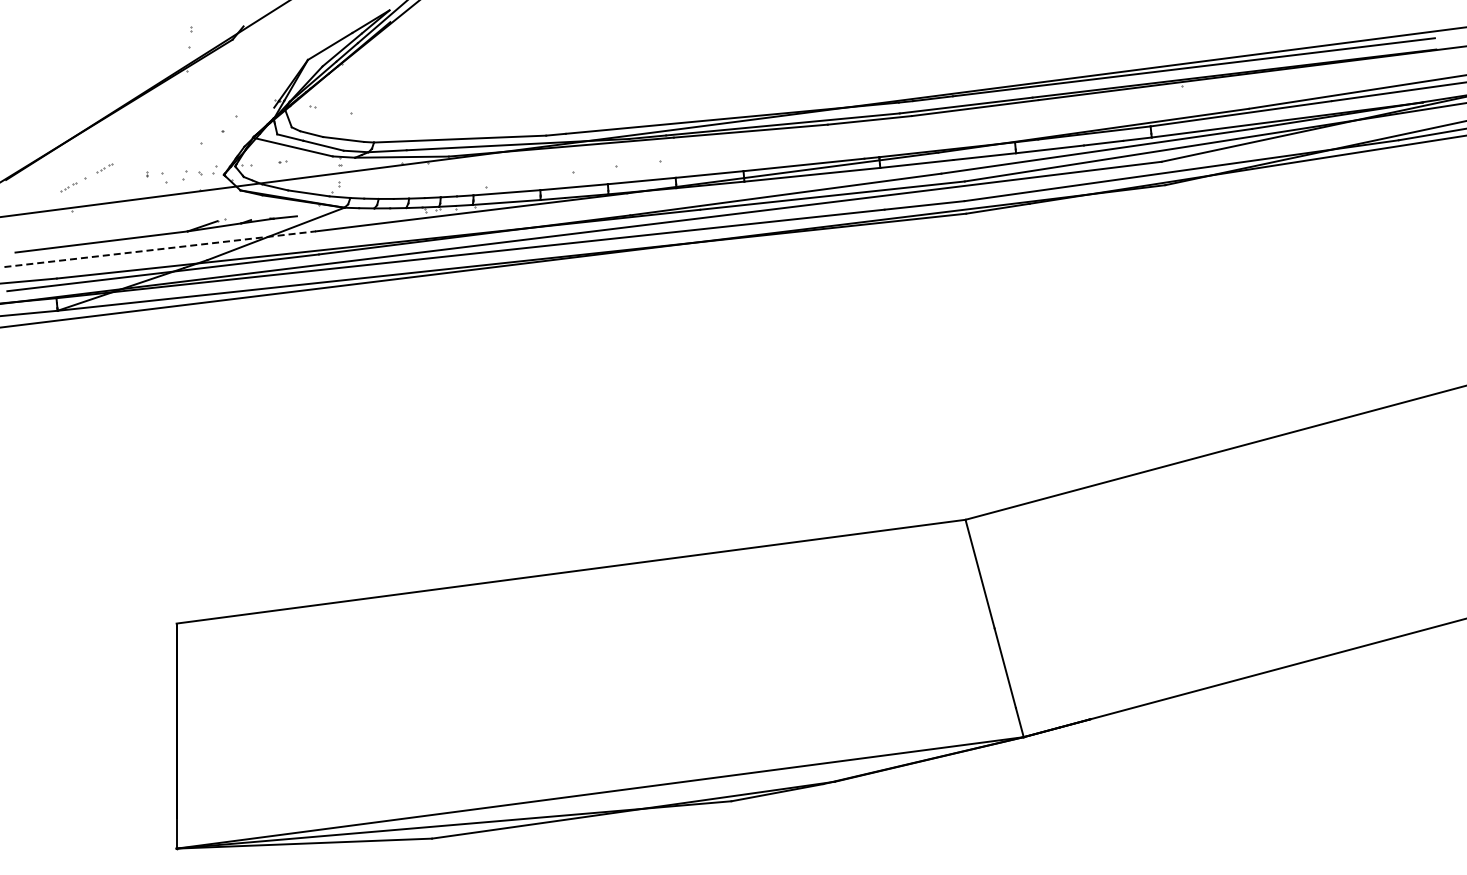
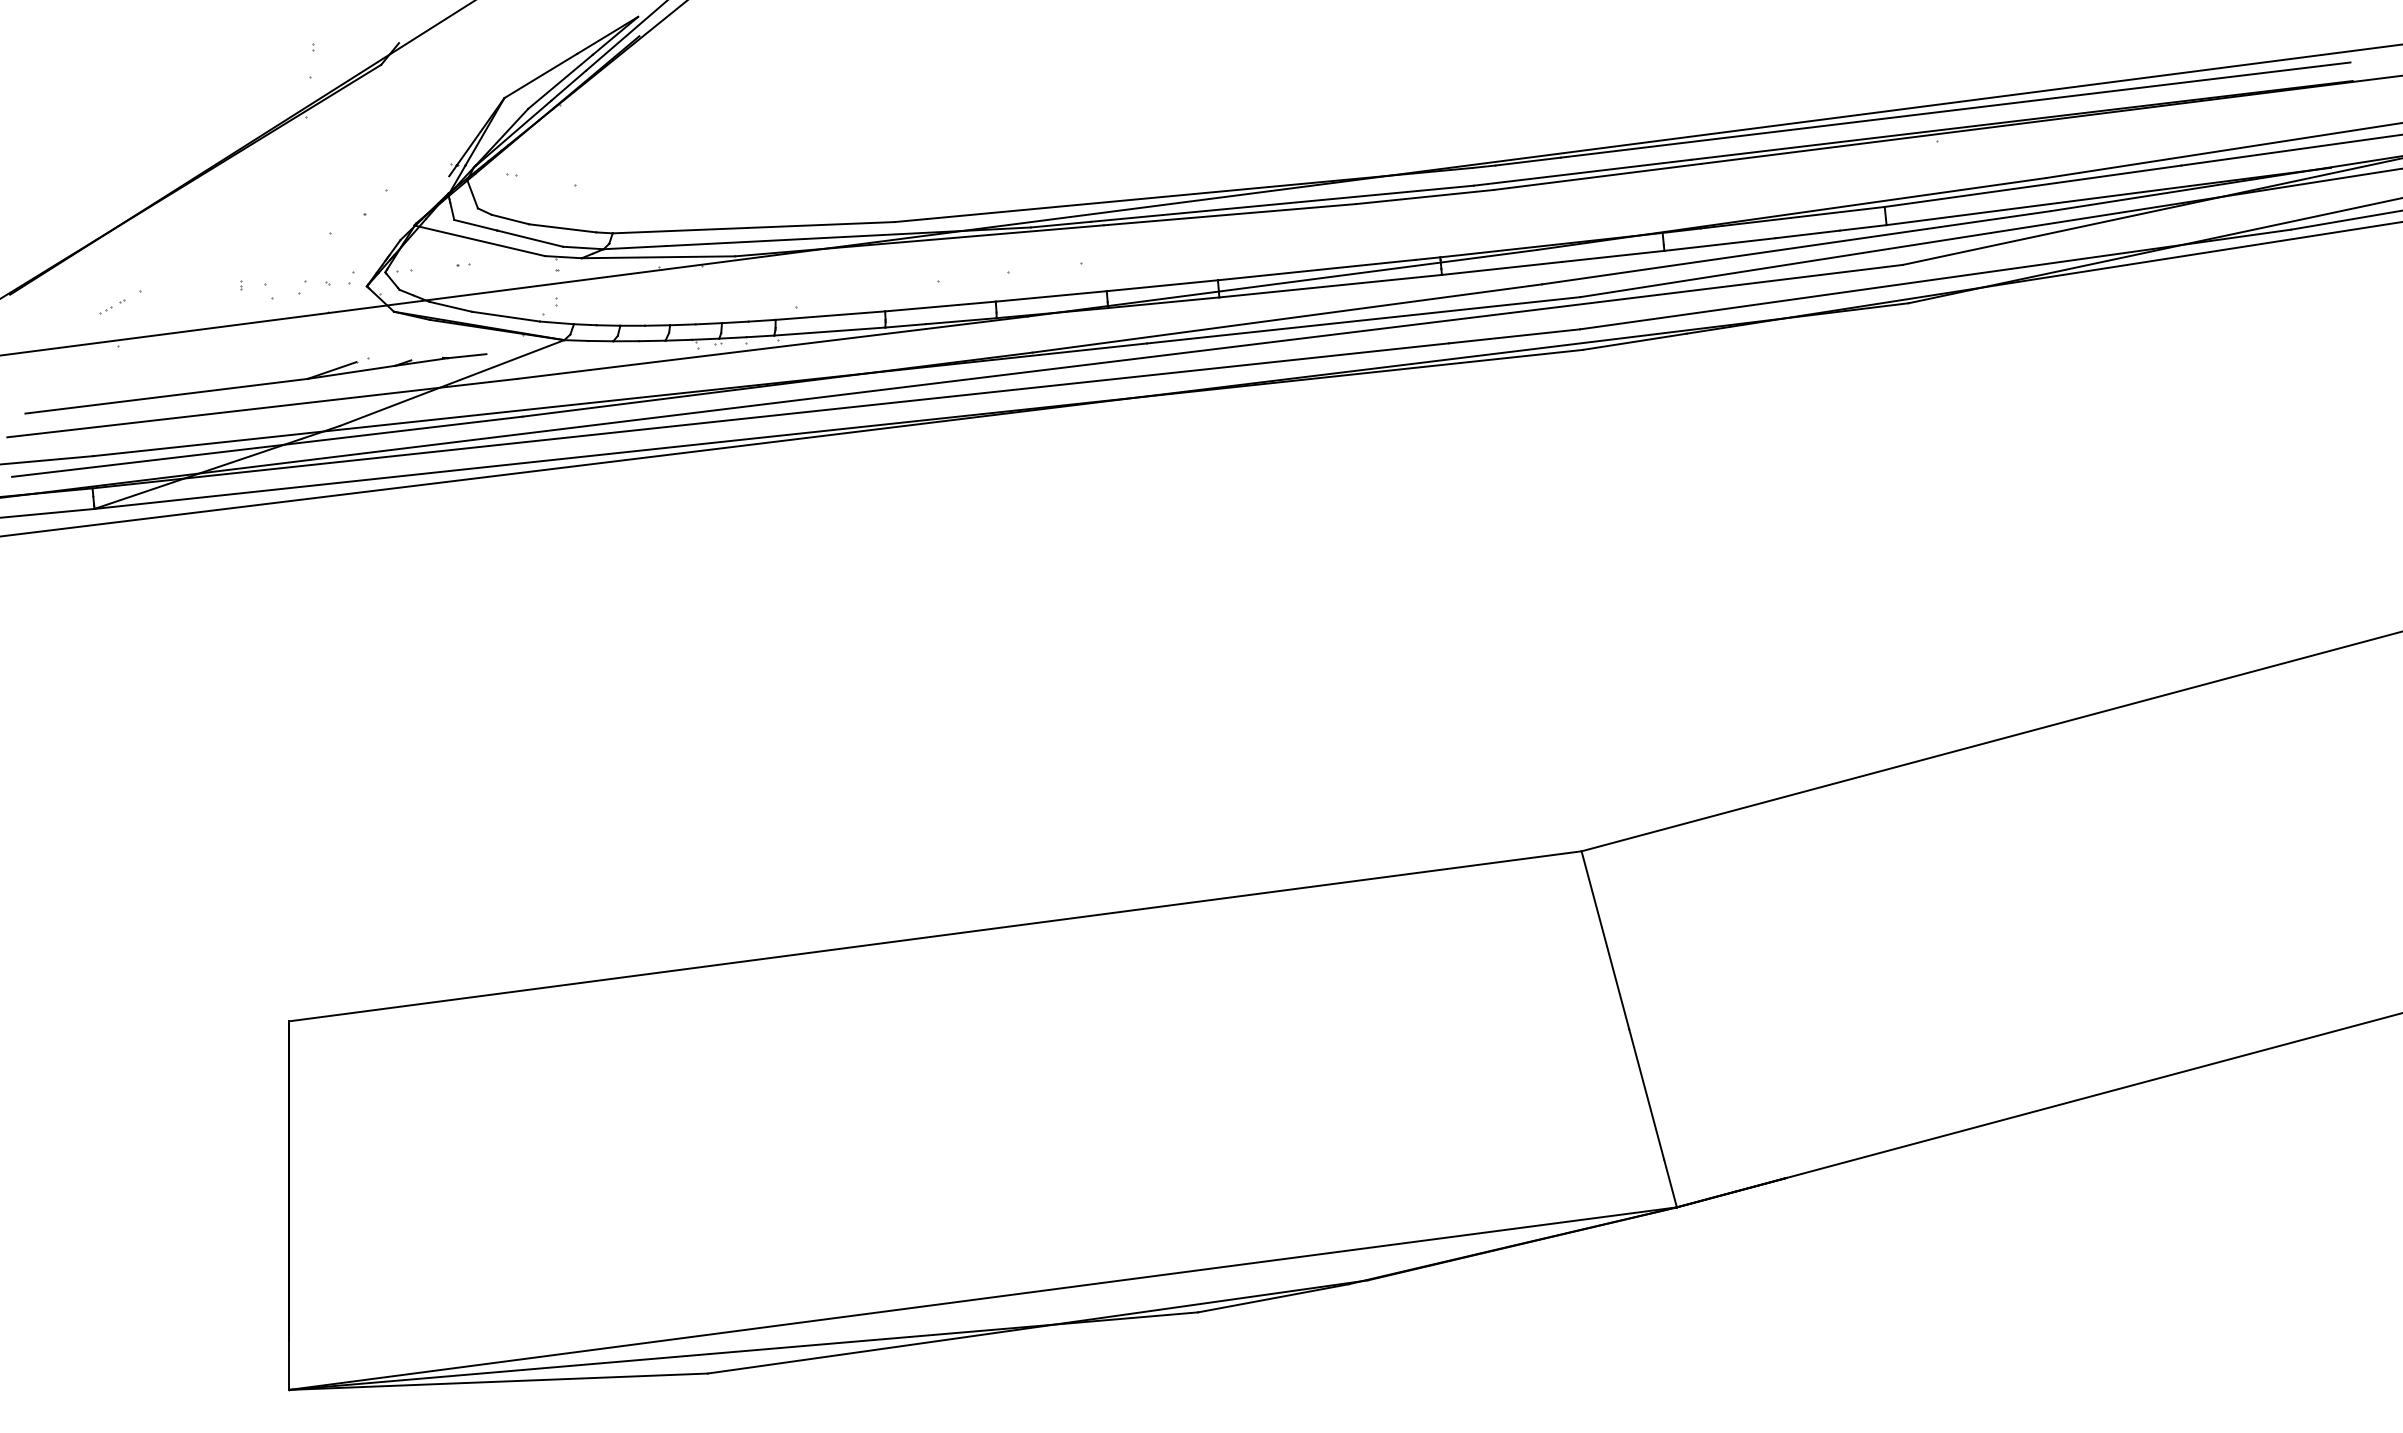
part: (104, 168) -> (171, 275), removed
line: (160, 249) -> (262, 408), dashed -> solid

